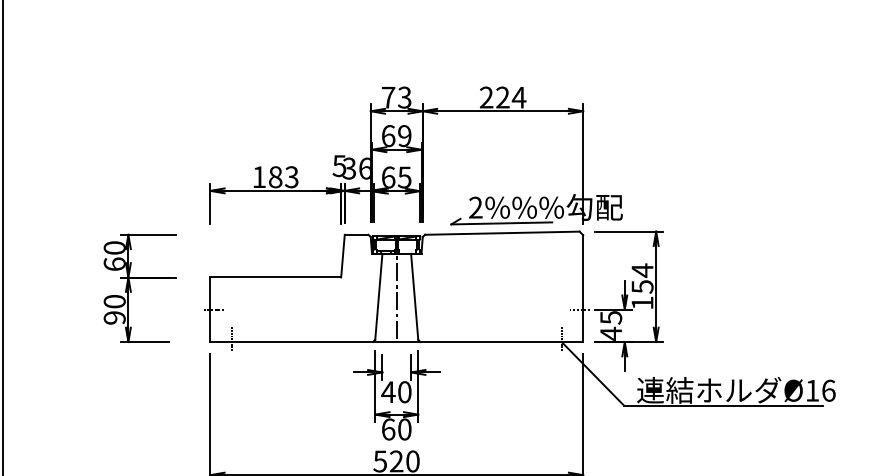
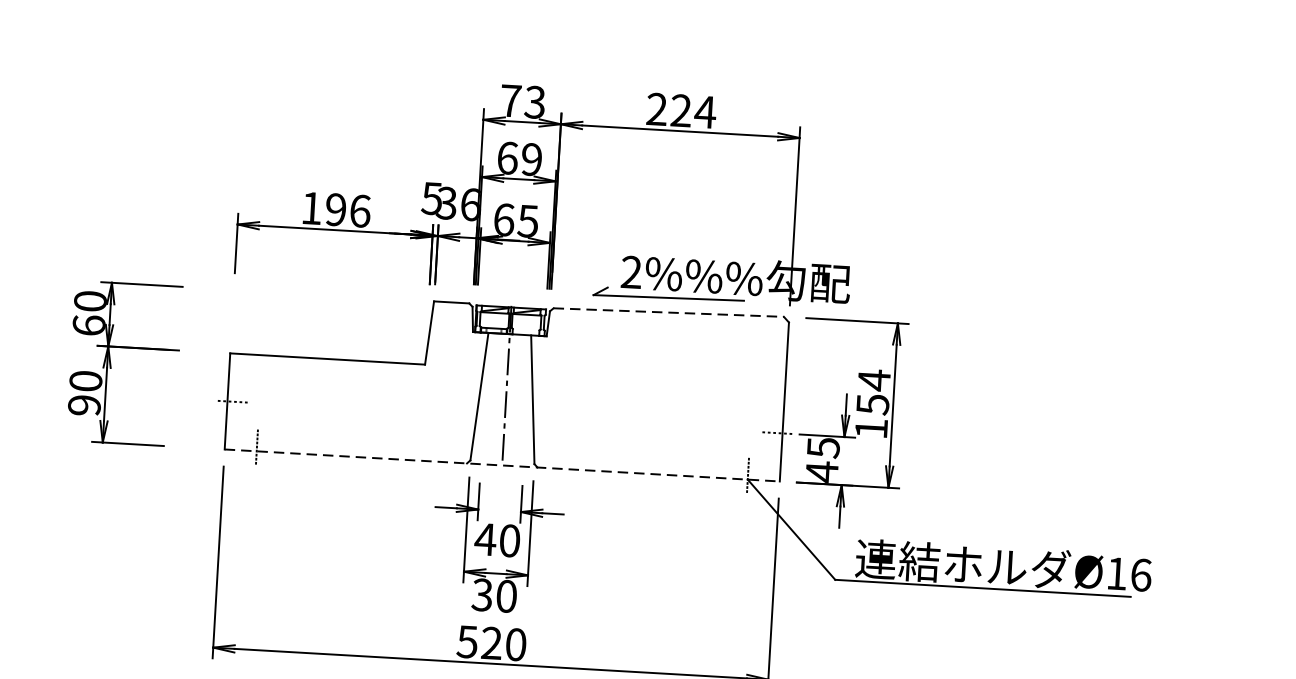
text: (283, 177) -> (347, 210), 183 -> 196
line: (502, 233) -> (668, 313), solid -> dashed
line: (397, 342) -> (503, 466), solid -> dashed
text: (388, 429) -> (482, 595), 60 -> 30

